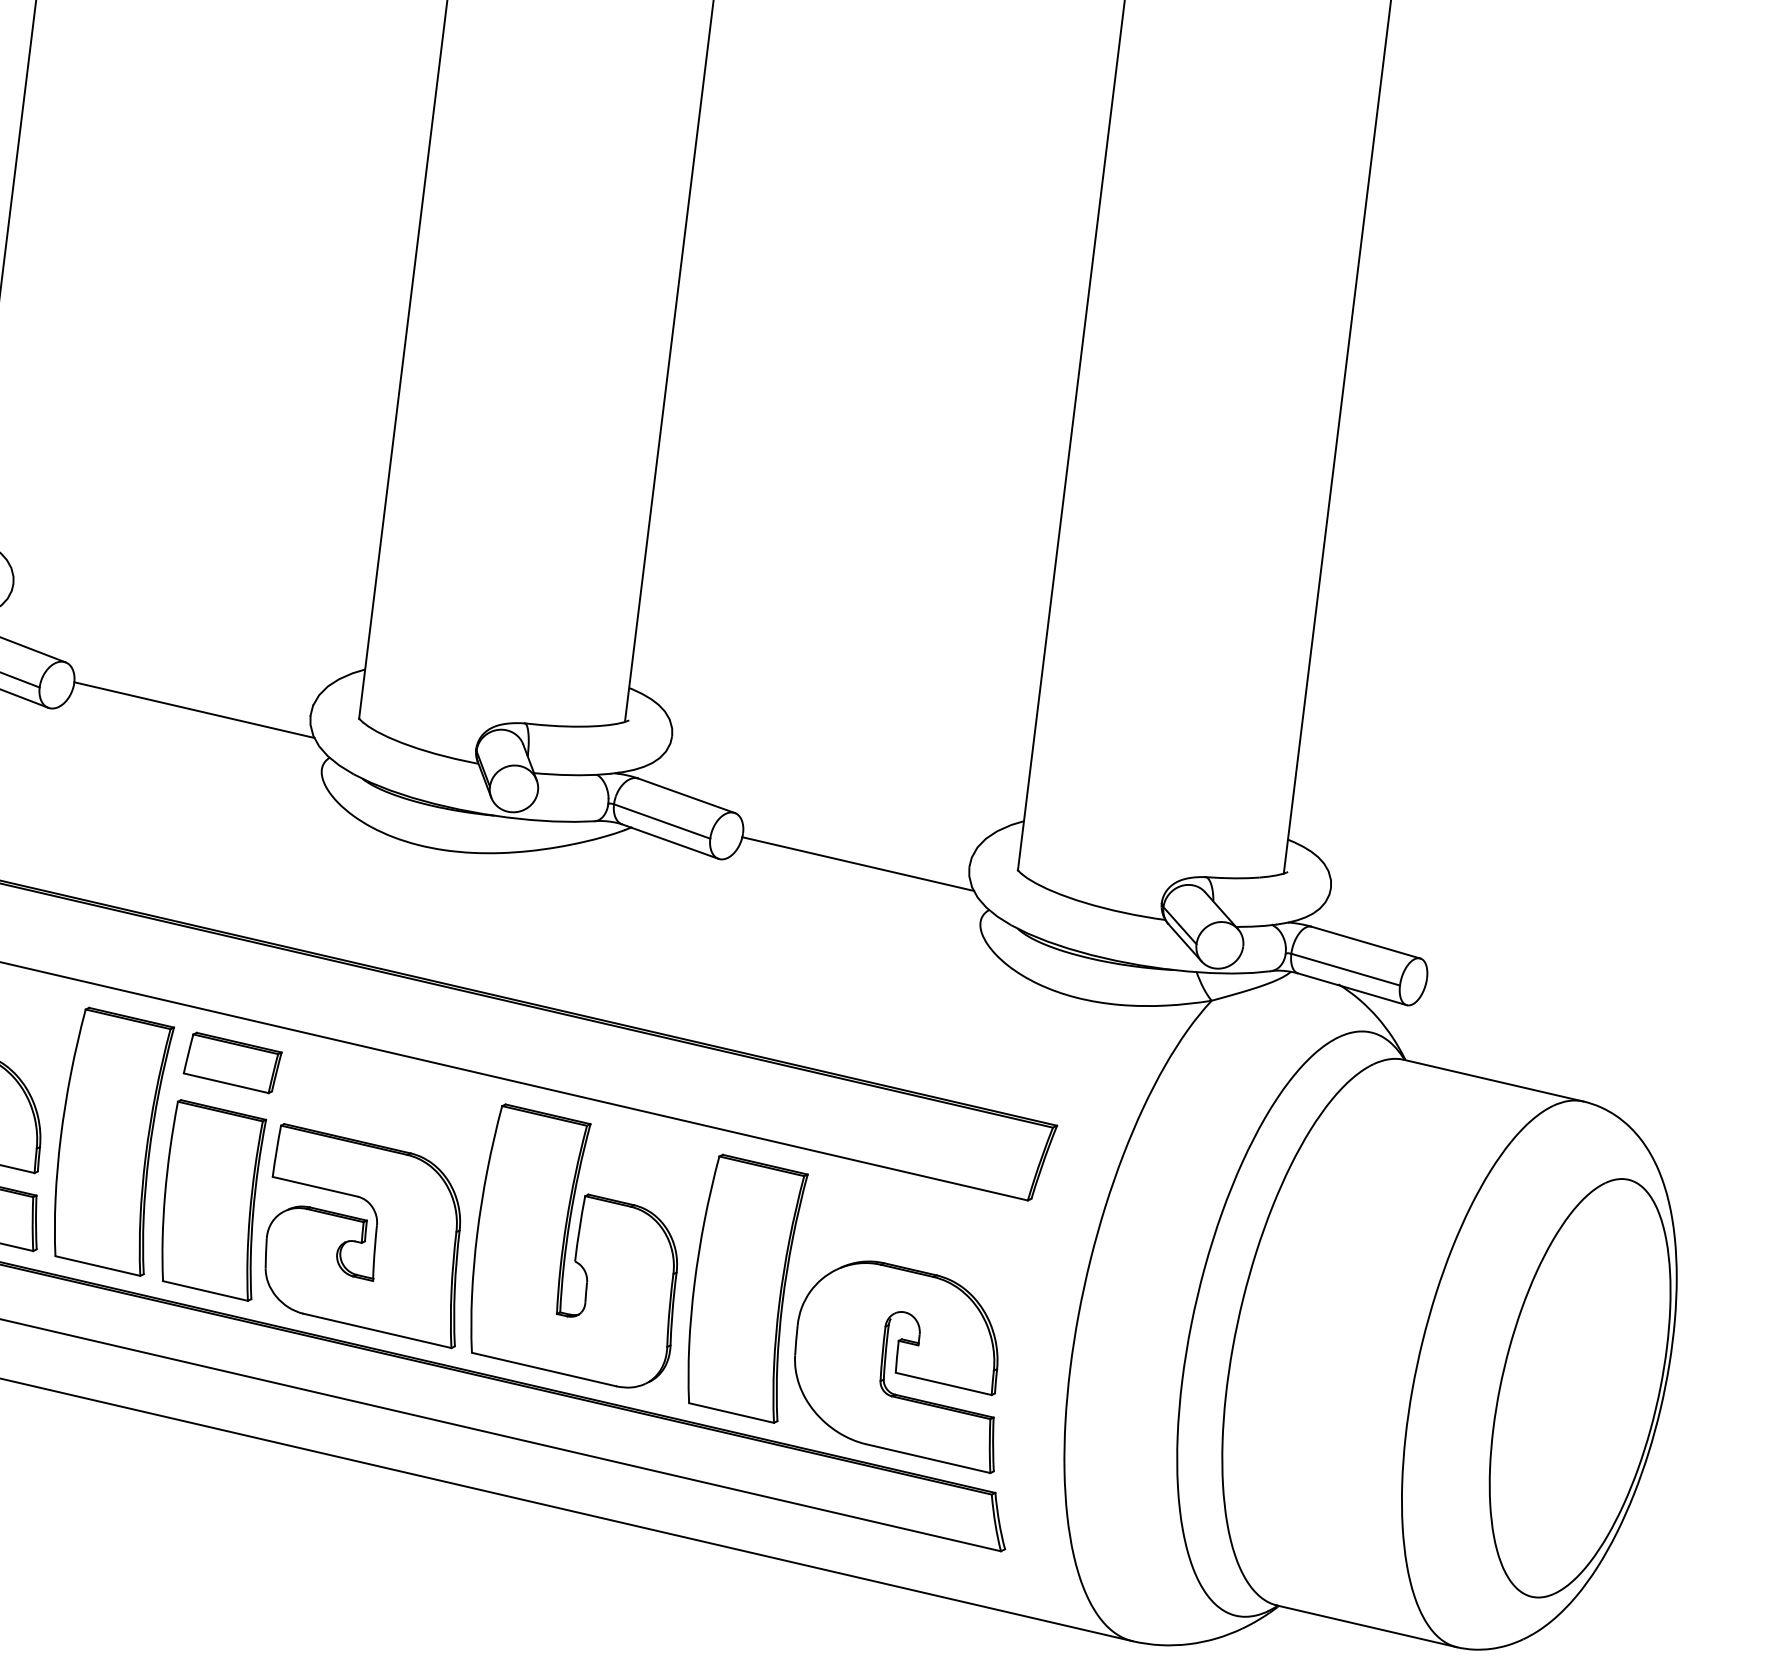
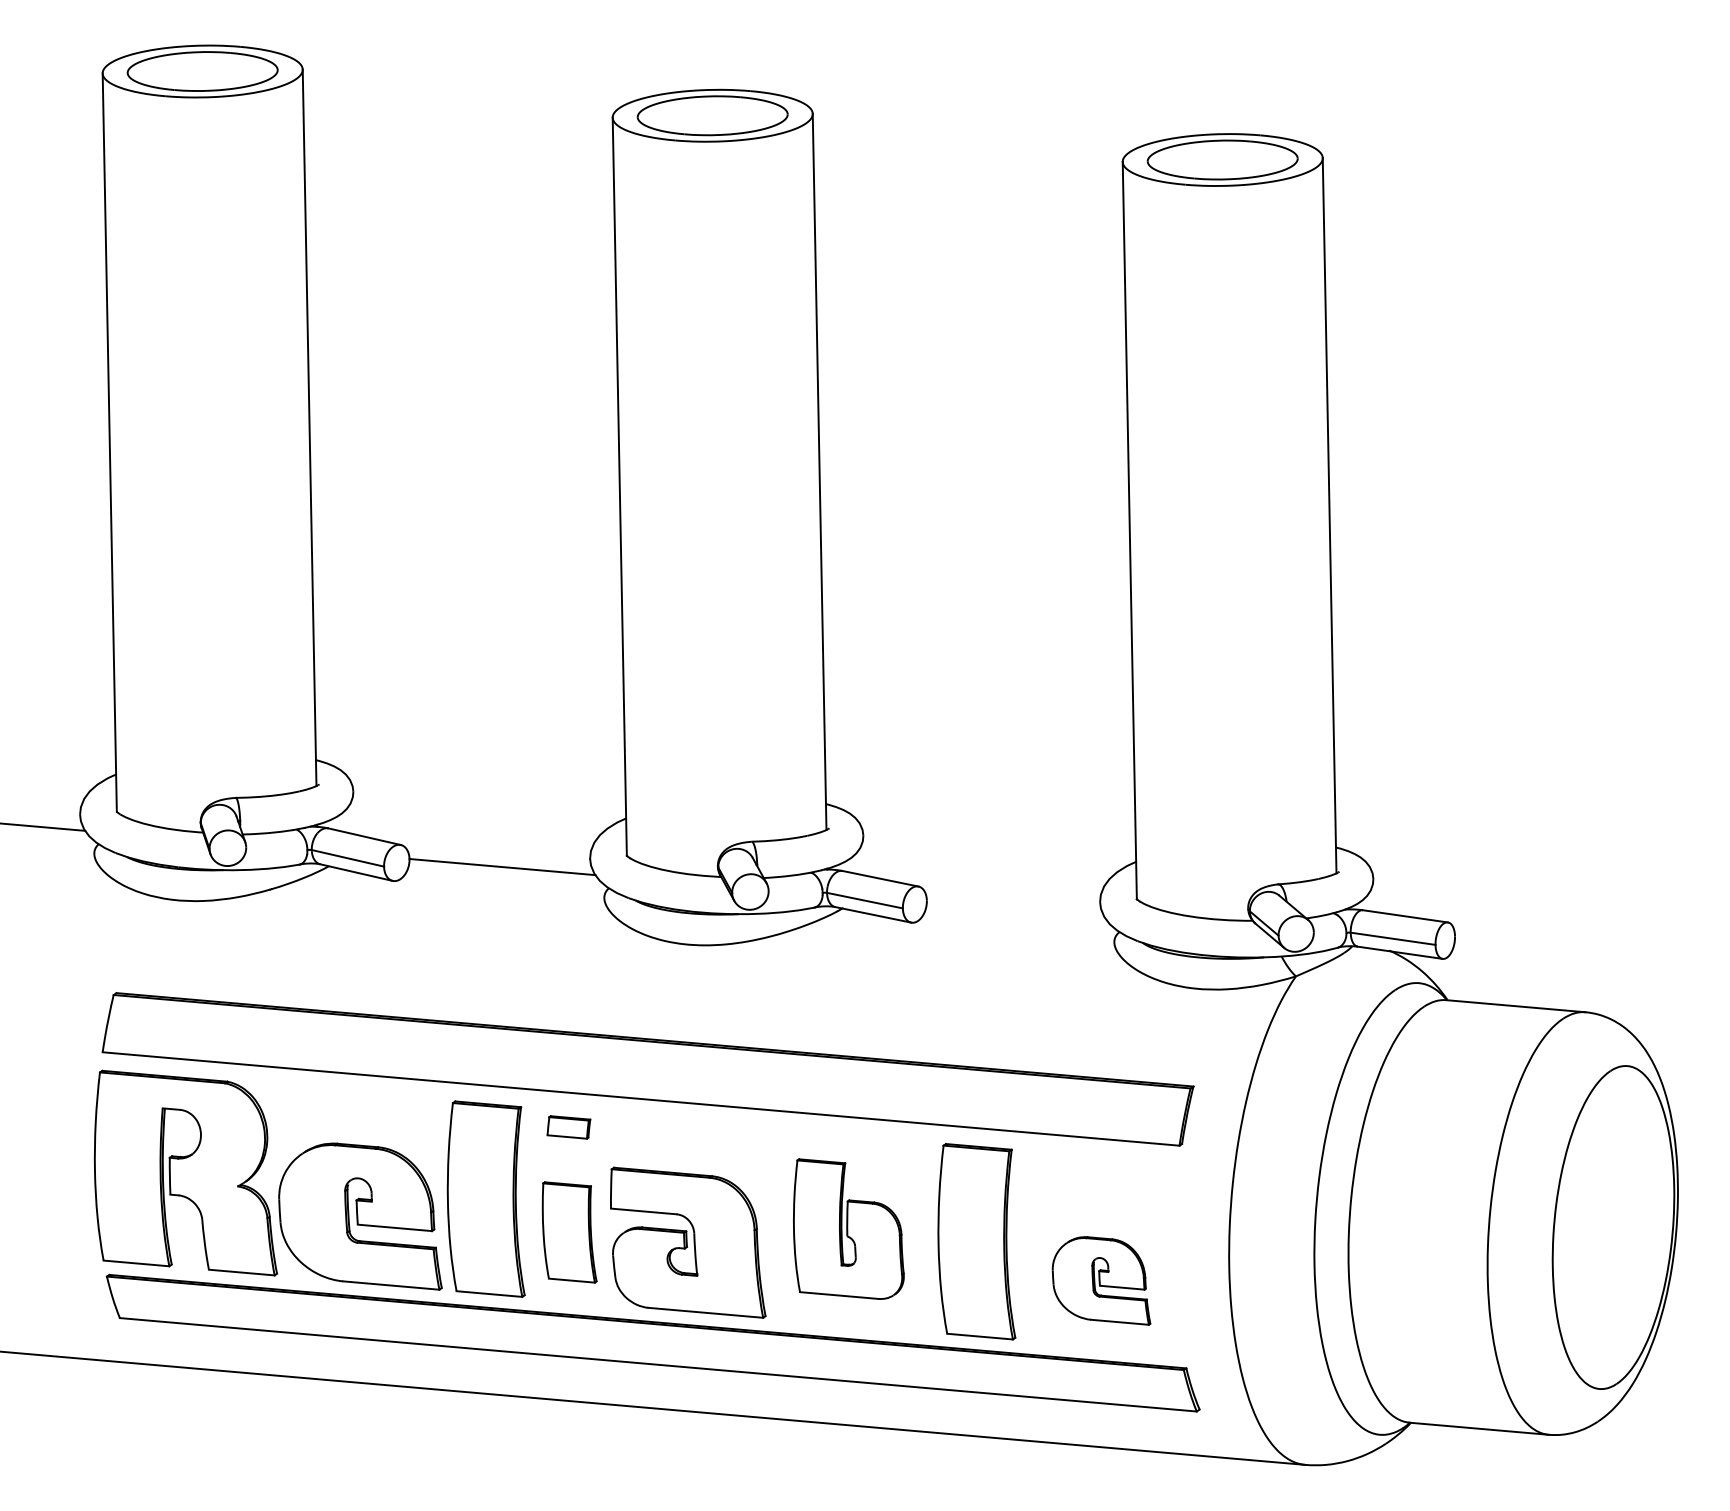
line: (858, 863) -> (1016, 911), removed
part: (232, 1062) -> (568, 1127), size x0.6
part: (214, 1200) -> (569, 1232), size x0.7
part: (579, 1247) -> (848, 1228), size x0.7
part: (900, 1362) -> (1101, 1280), size x0.6

